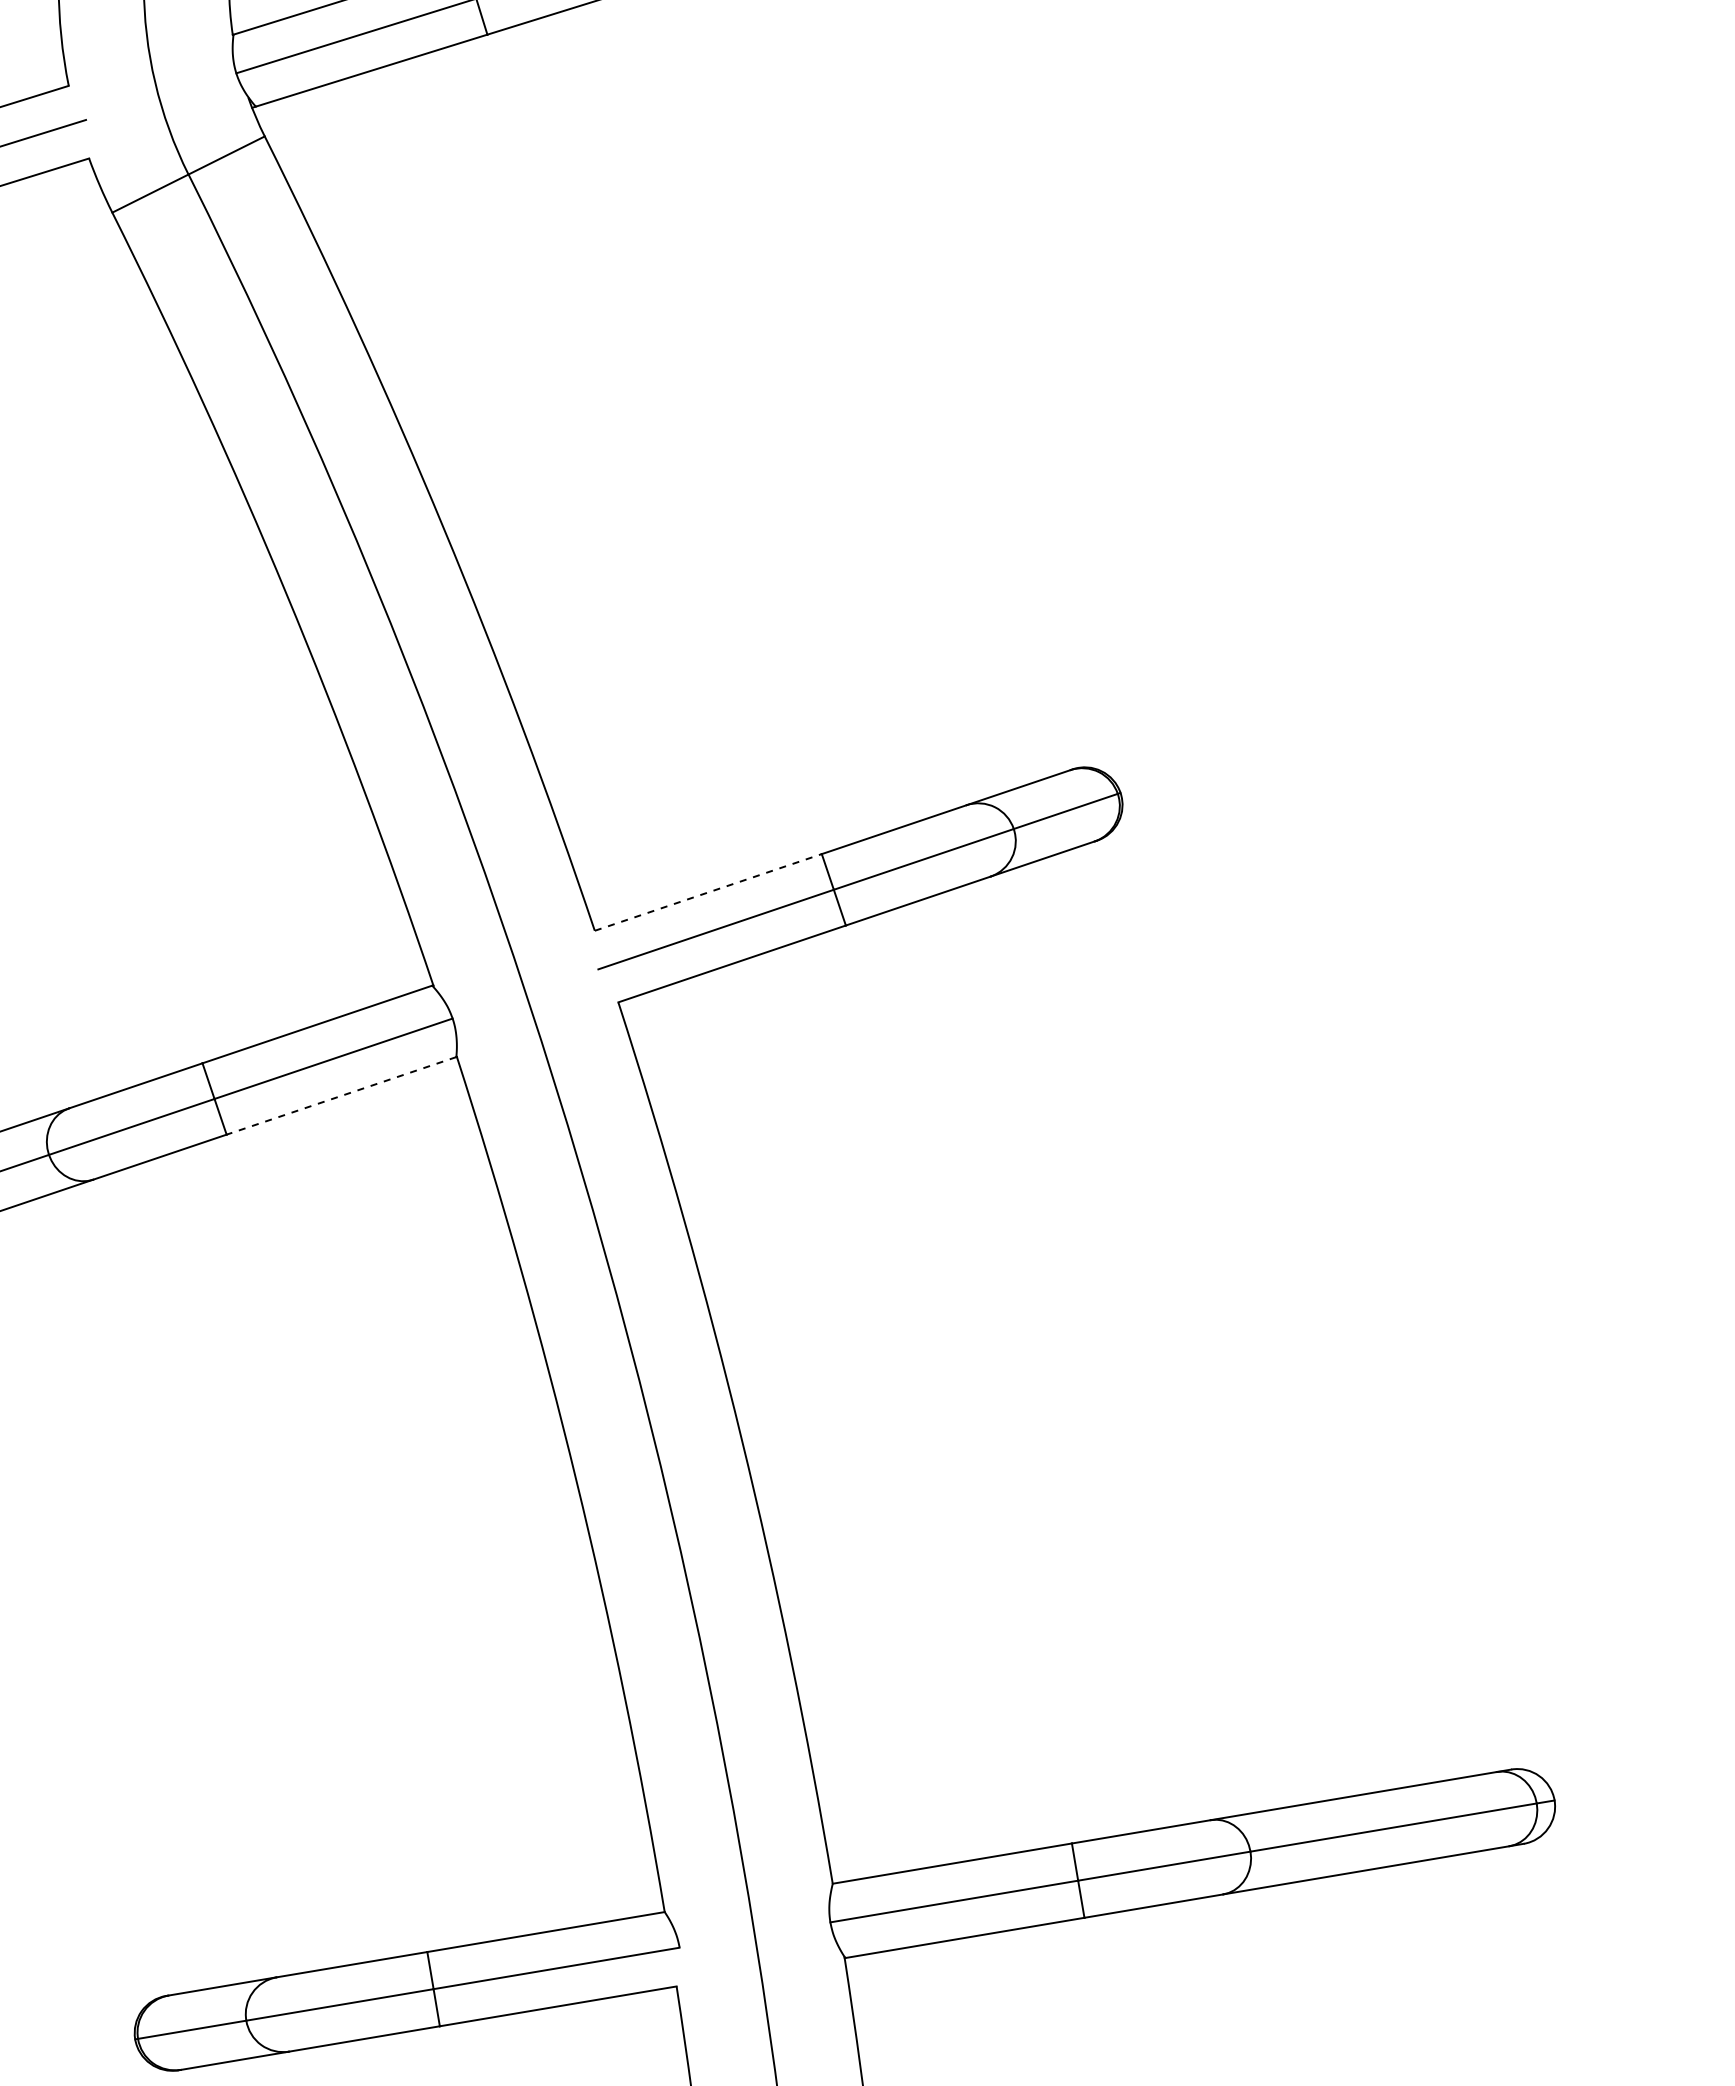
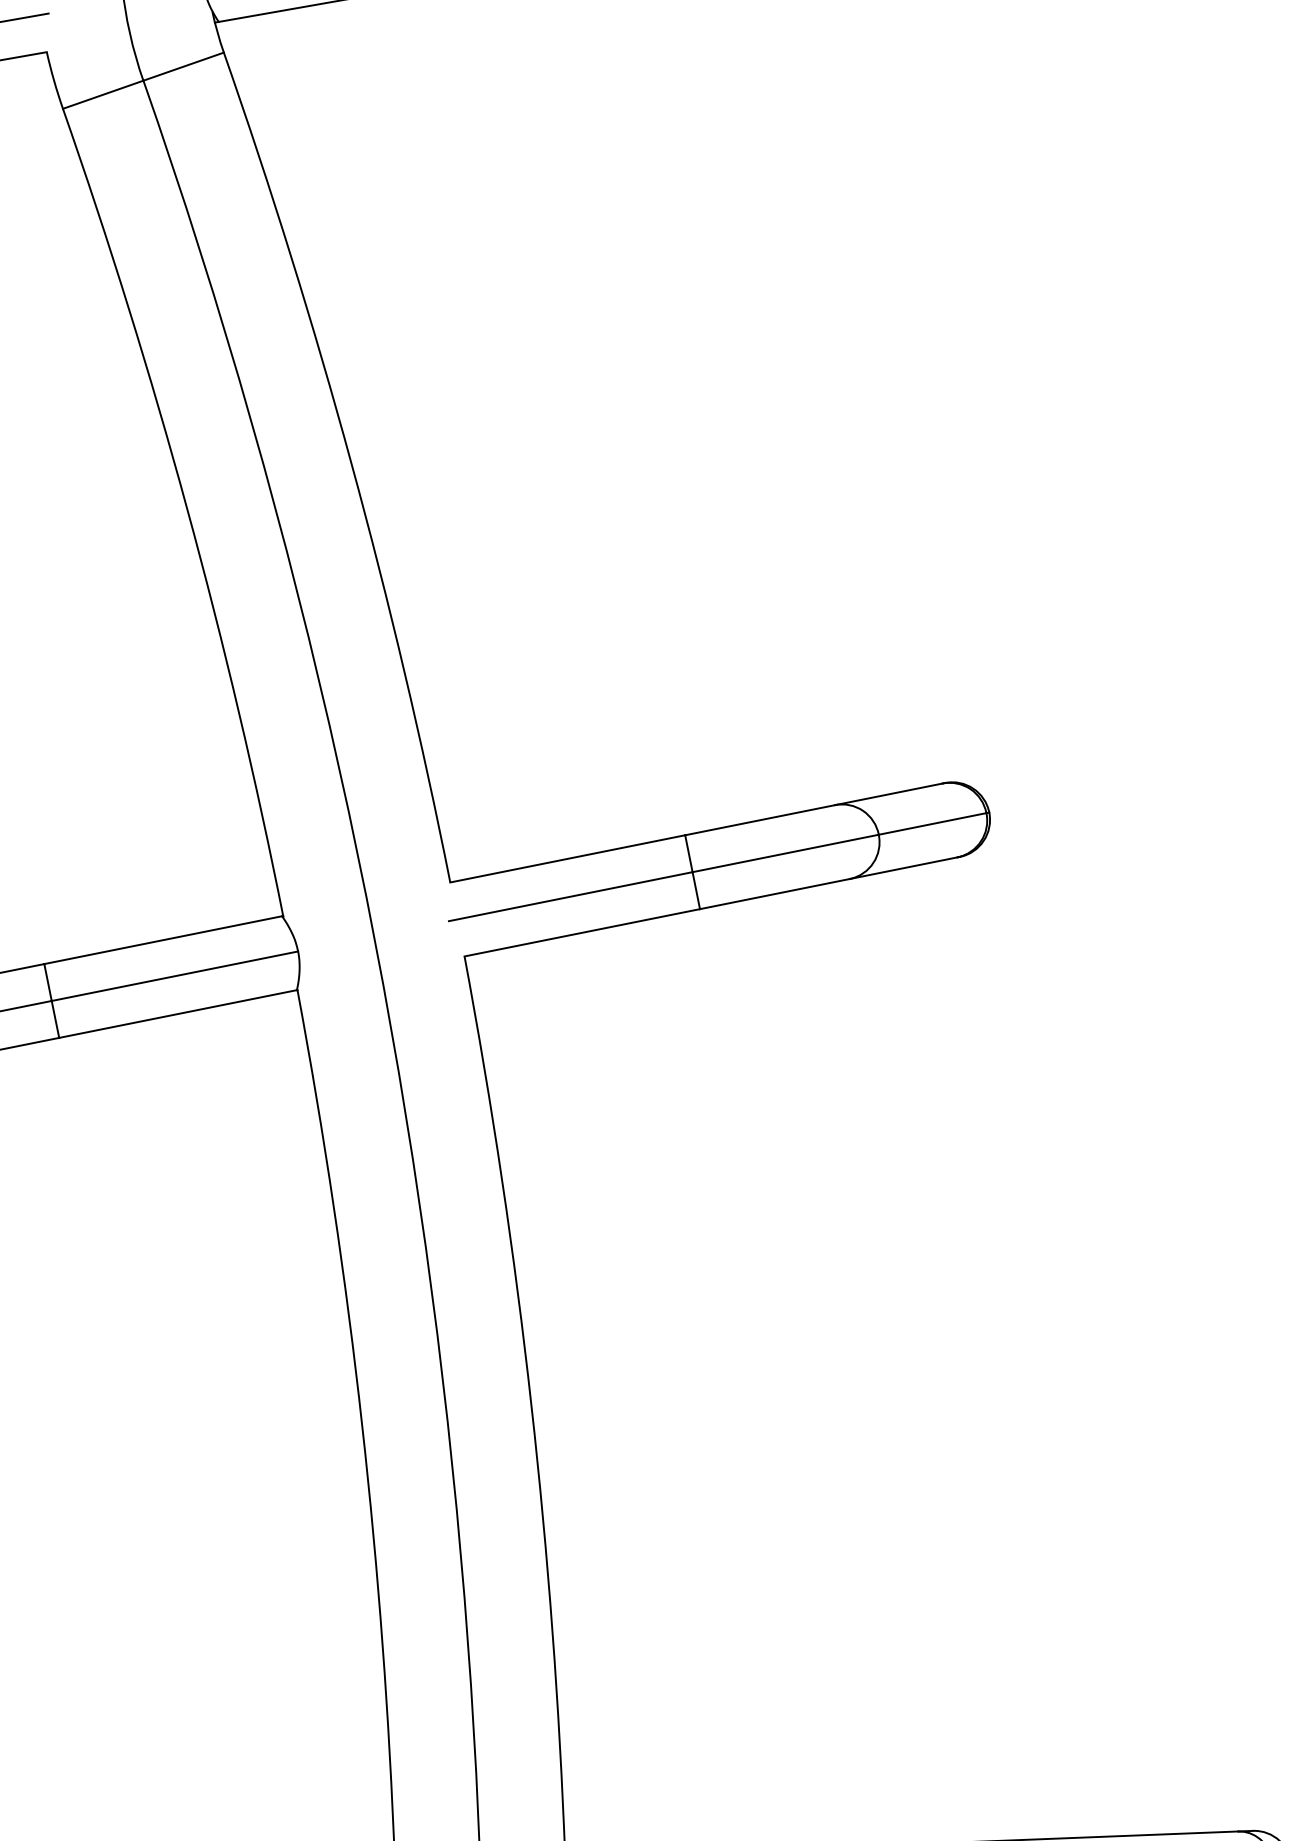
line: (708, 892) -> (567, 858), dashed -> solid
line: (341, 1096) -> (177, 1014), dashed -> solid

